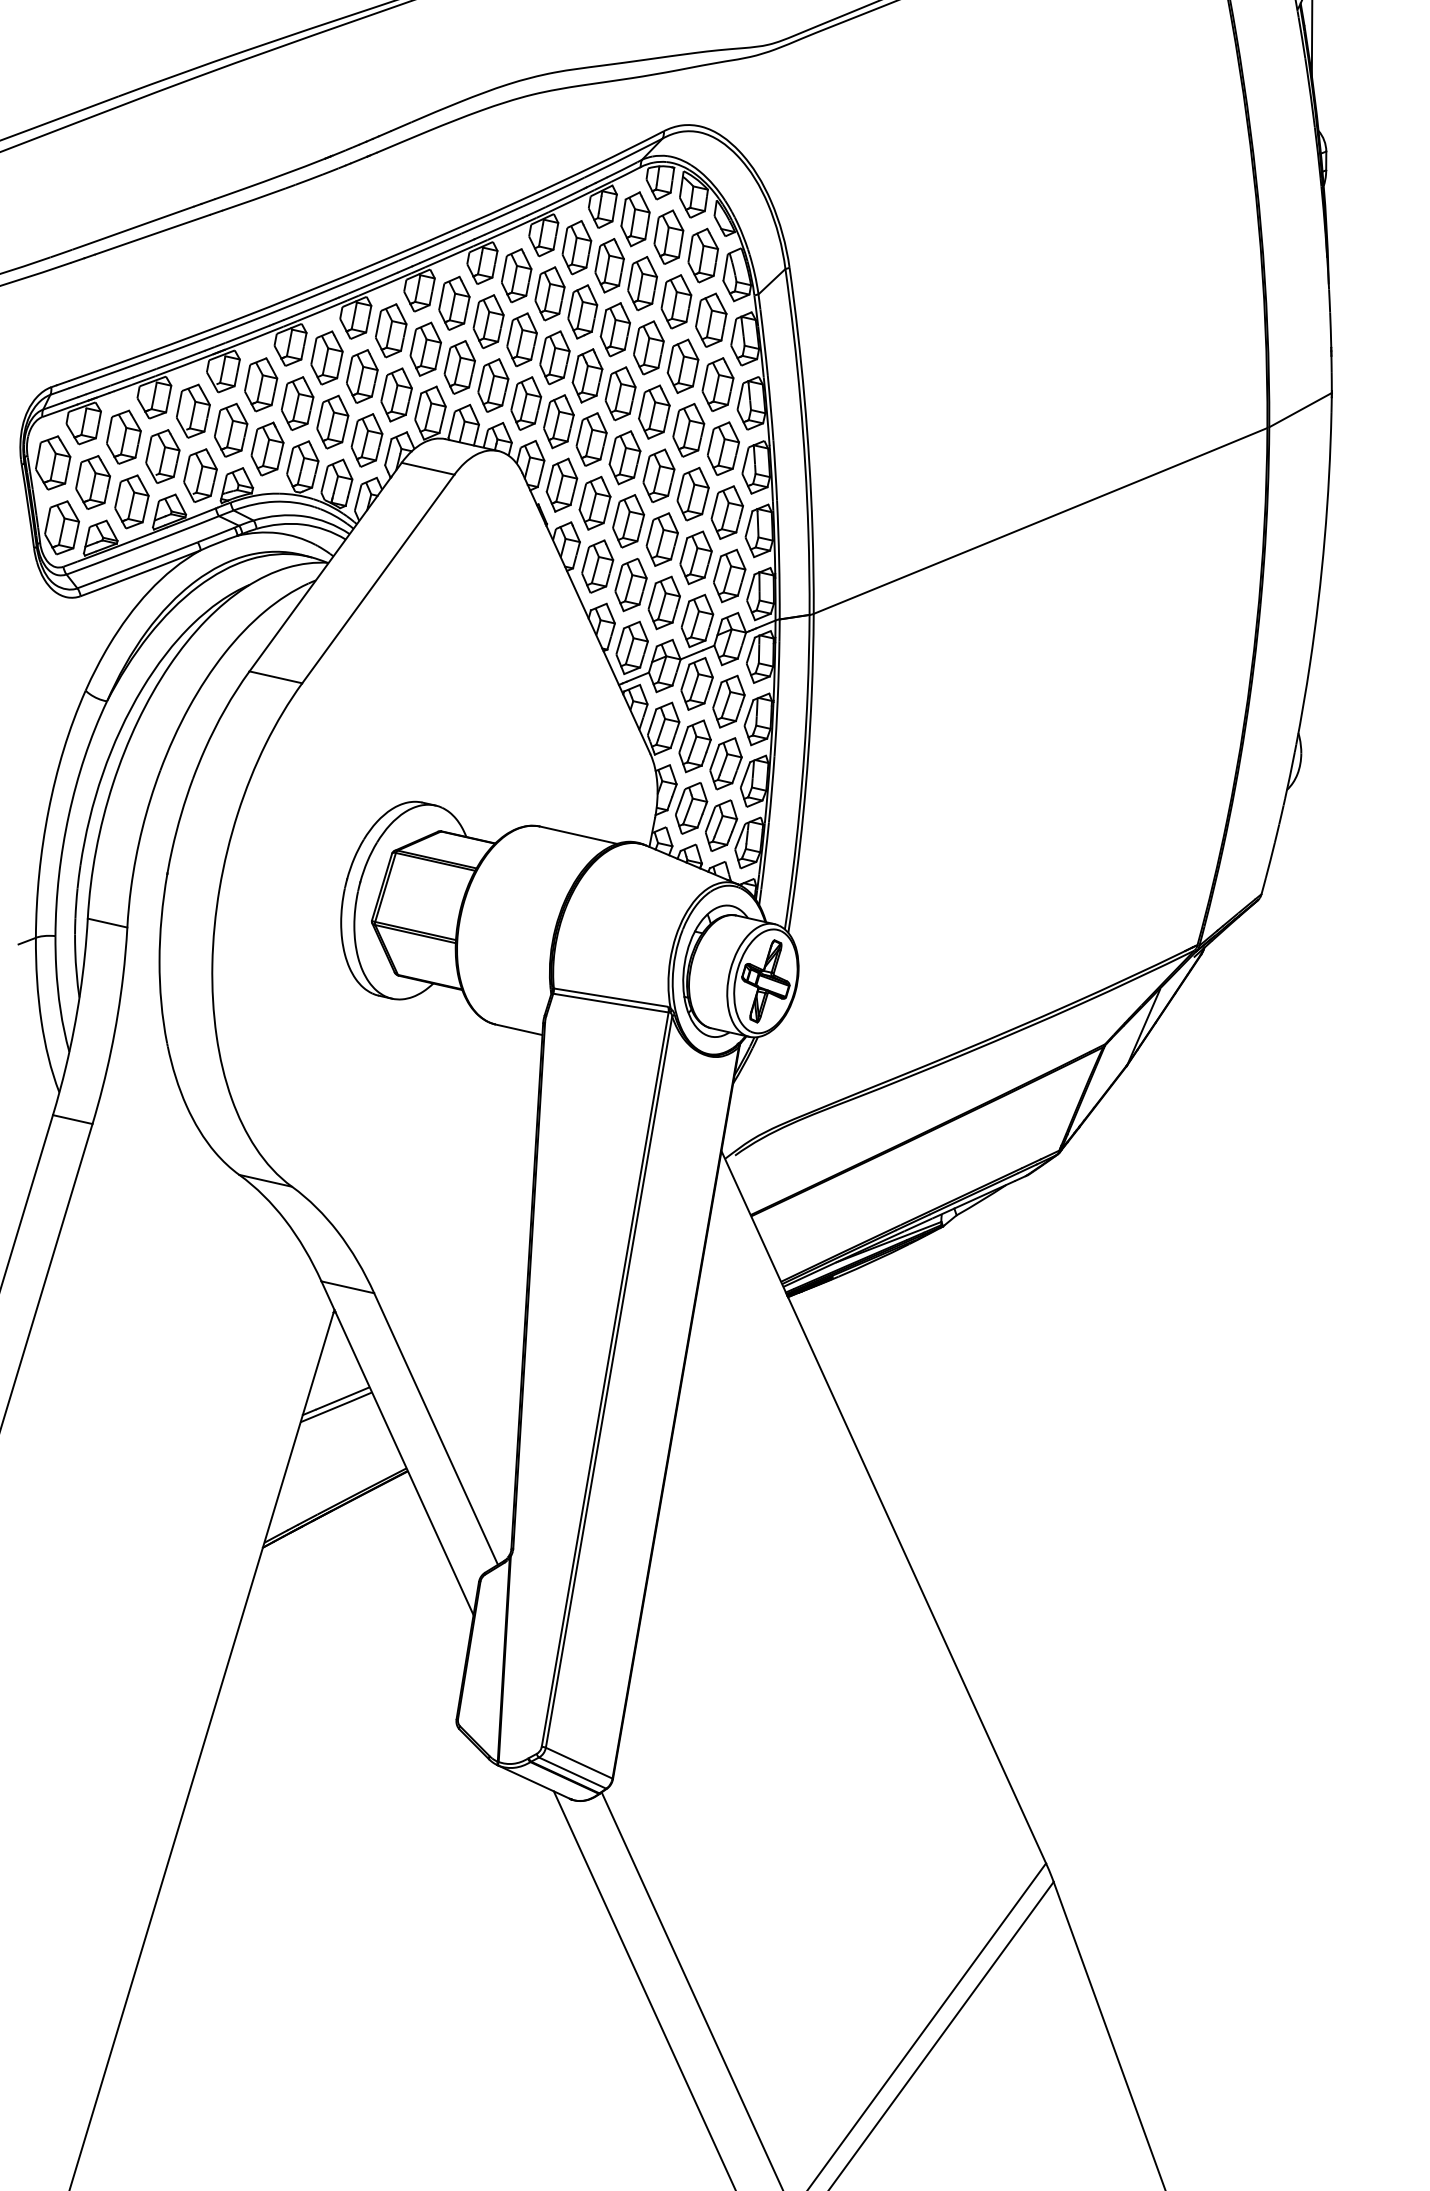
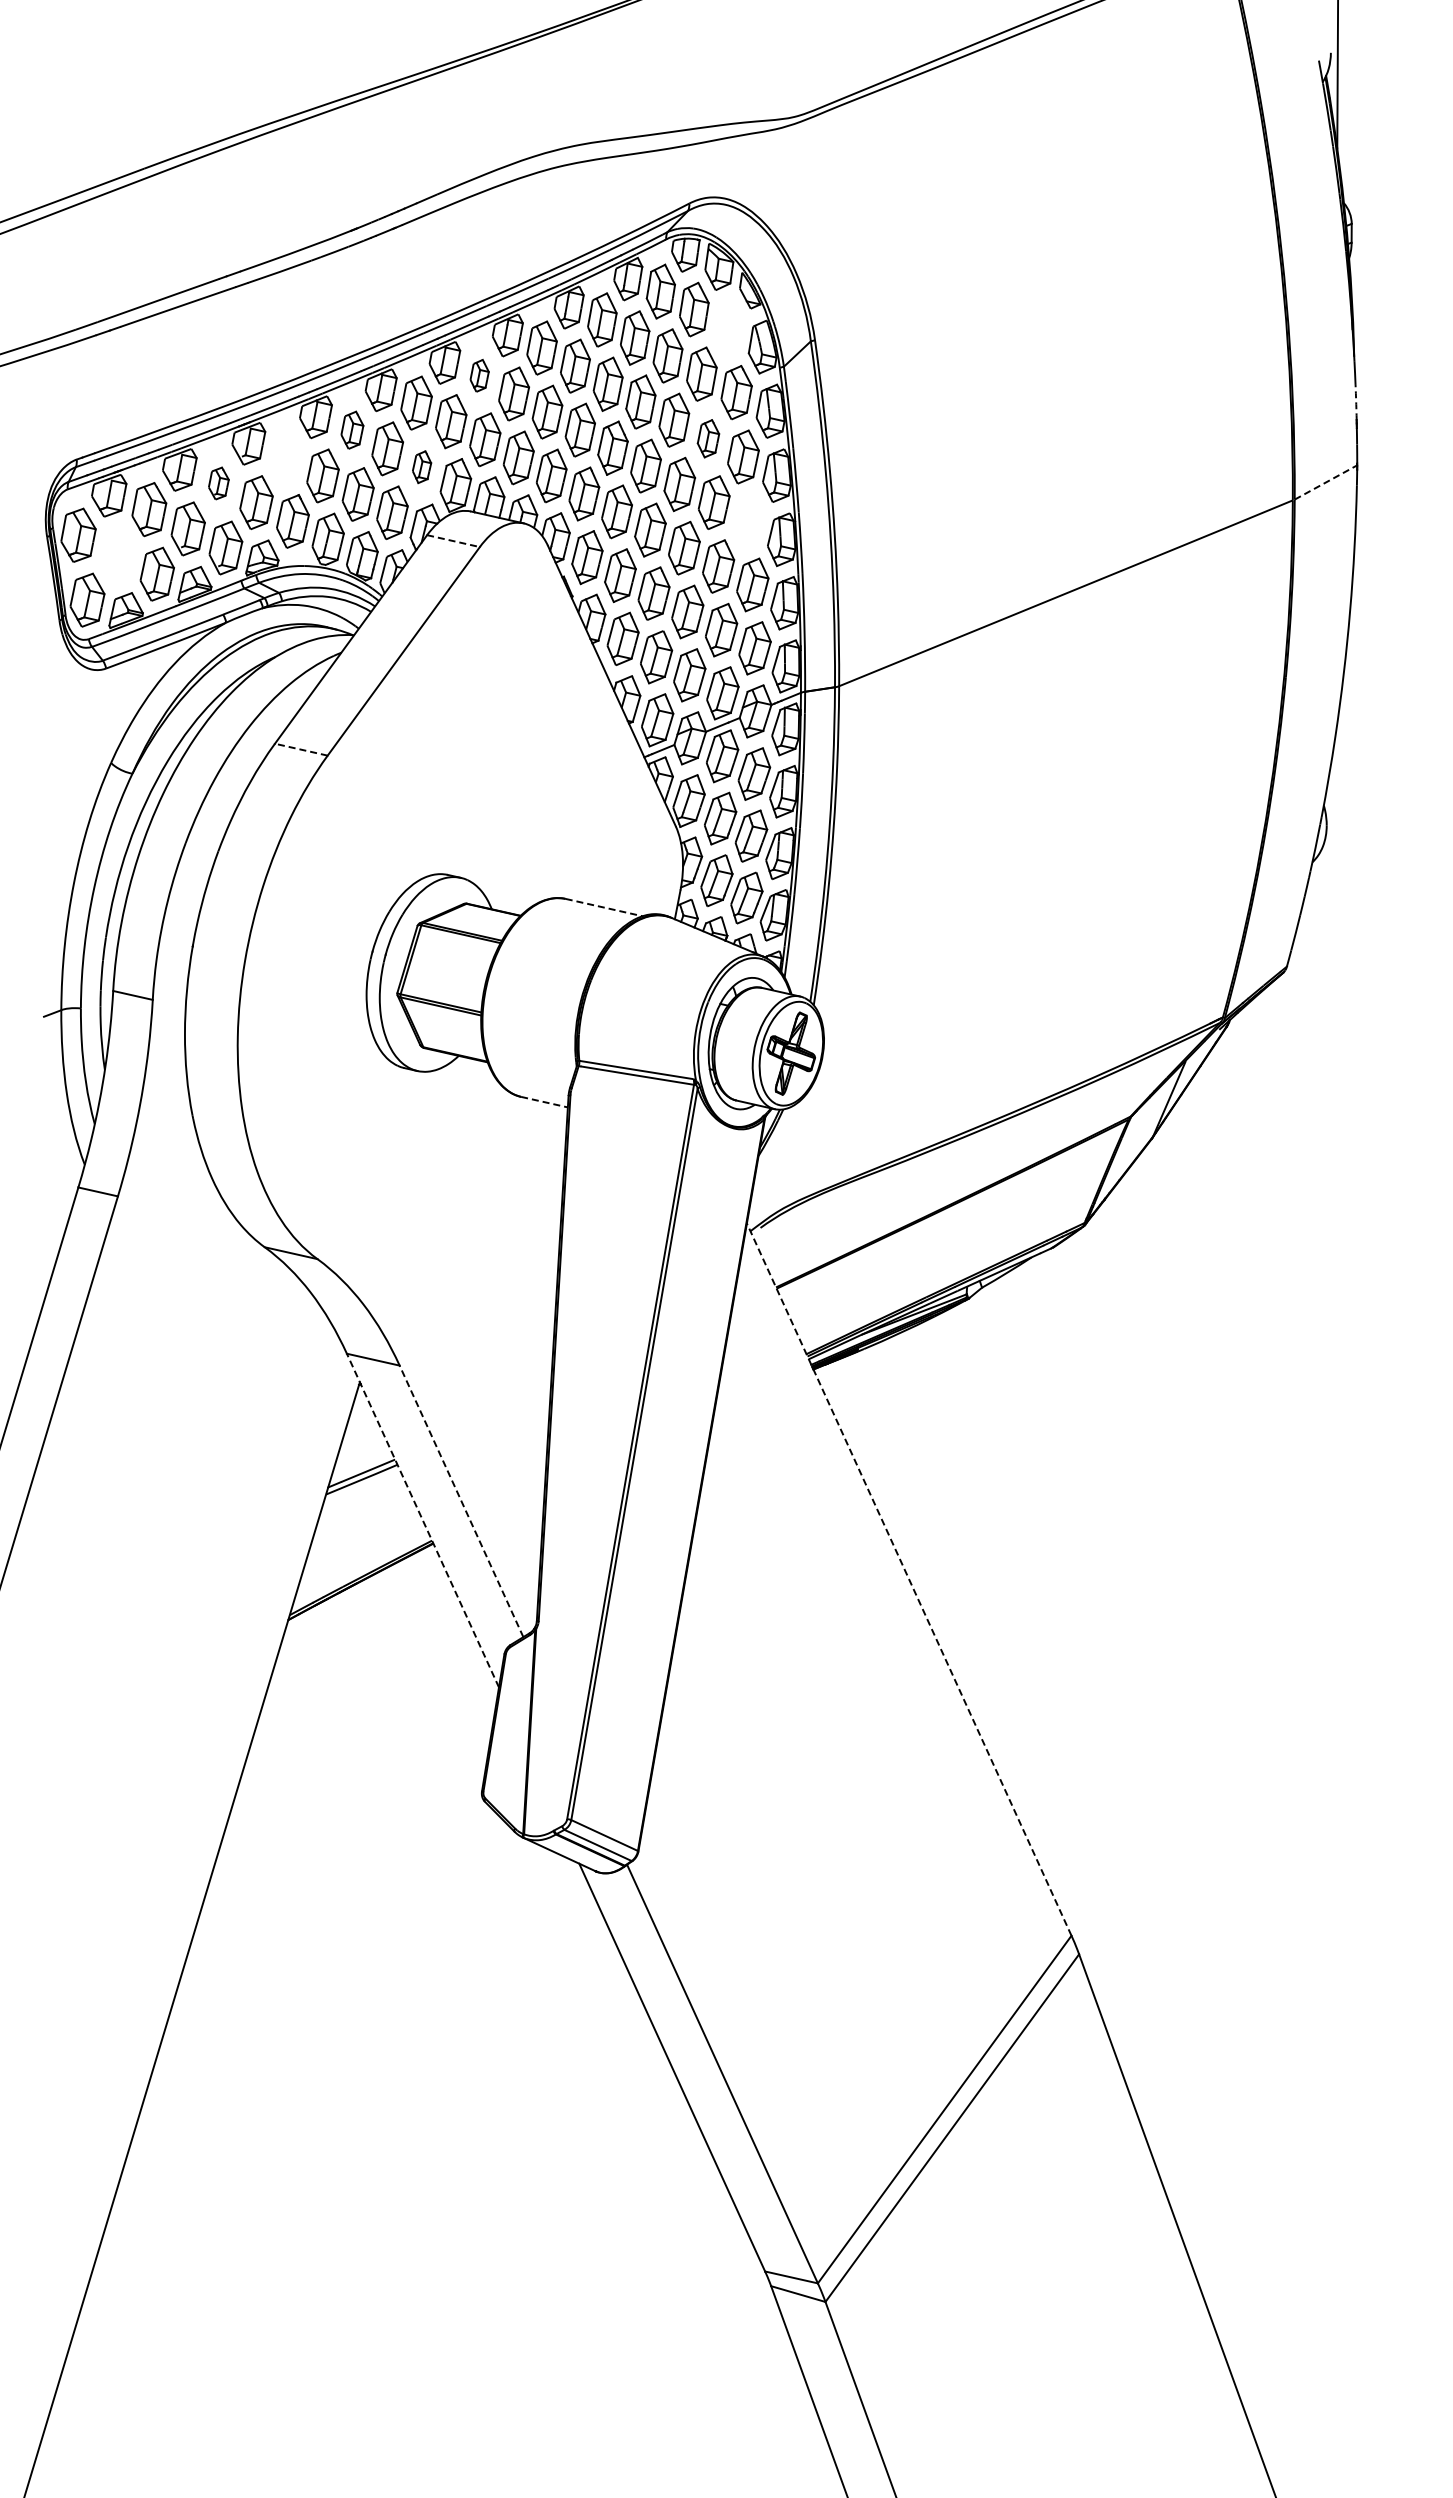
part: (703, 255) -> (728, 327), removed
part: (454, 303) -> (479, 375), size x0.6
arc: (1331, 330) -> (1356, 402), solid -> dashed
part: (327, 357) -> (352, 429), size x0.7
part: (683, 366) -> (708, 438), size x0.7
part: (261, 384) -> (286, 456), removed
part: (396, 394) -> (421, 466), size x0.6
line: (1300, 410) -> (1325, 482), solid -> dashed
part: (193, 411) -> (218, 483), size x0.6
part: (723, 448) -> (748, 520), removed
line: (428, 469) -> (453, 541), solid -> dashed
part: (93, 482) -> (118, 554), removed
line: (275, 677) -> (300, 749), solid -> dashed
line: (579, 835) -> (604, 907), solid -> dashed
line: (519, 1030) -> (544, 1102), solid -> dashed
line: (436, 1428) -> (461, 1500), solid -> dashed
line: (397, 1448) -> (422, 1520), solid -> dashed
line: (884, 1507) -> (909, 1579), solid -> dashed

